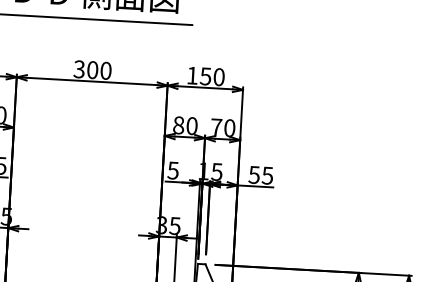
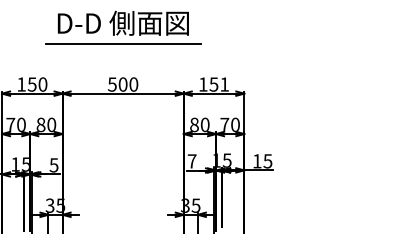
text: (79, 69) -> (112, 84), 300 -> 500
text: (218, 77) -> (224, 84), 150 -> 151
text: (172, 170) -> (191, 161), 5 -> 7
text: (253, 175) -> (256, 161), 55 -> 15

